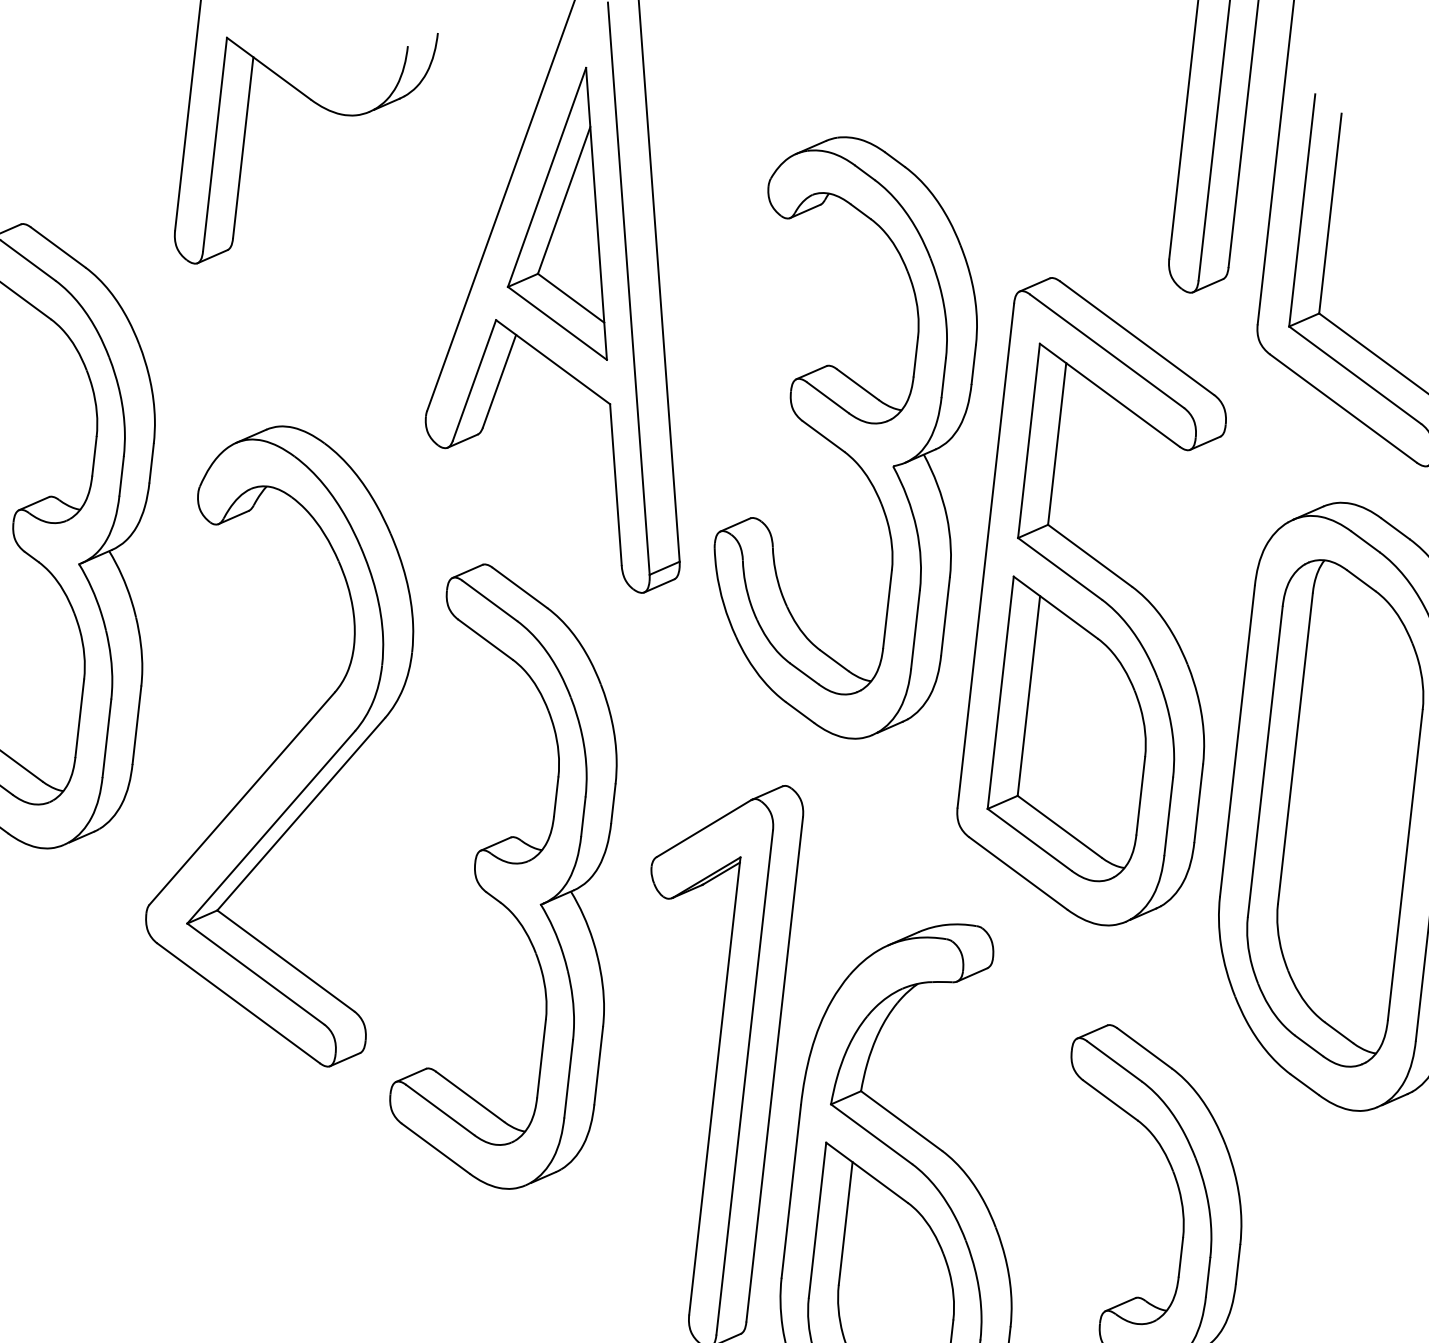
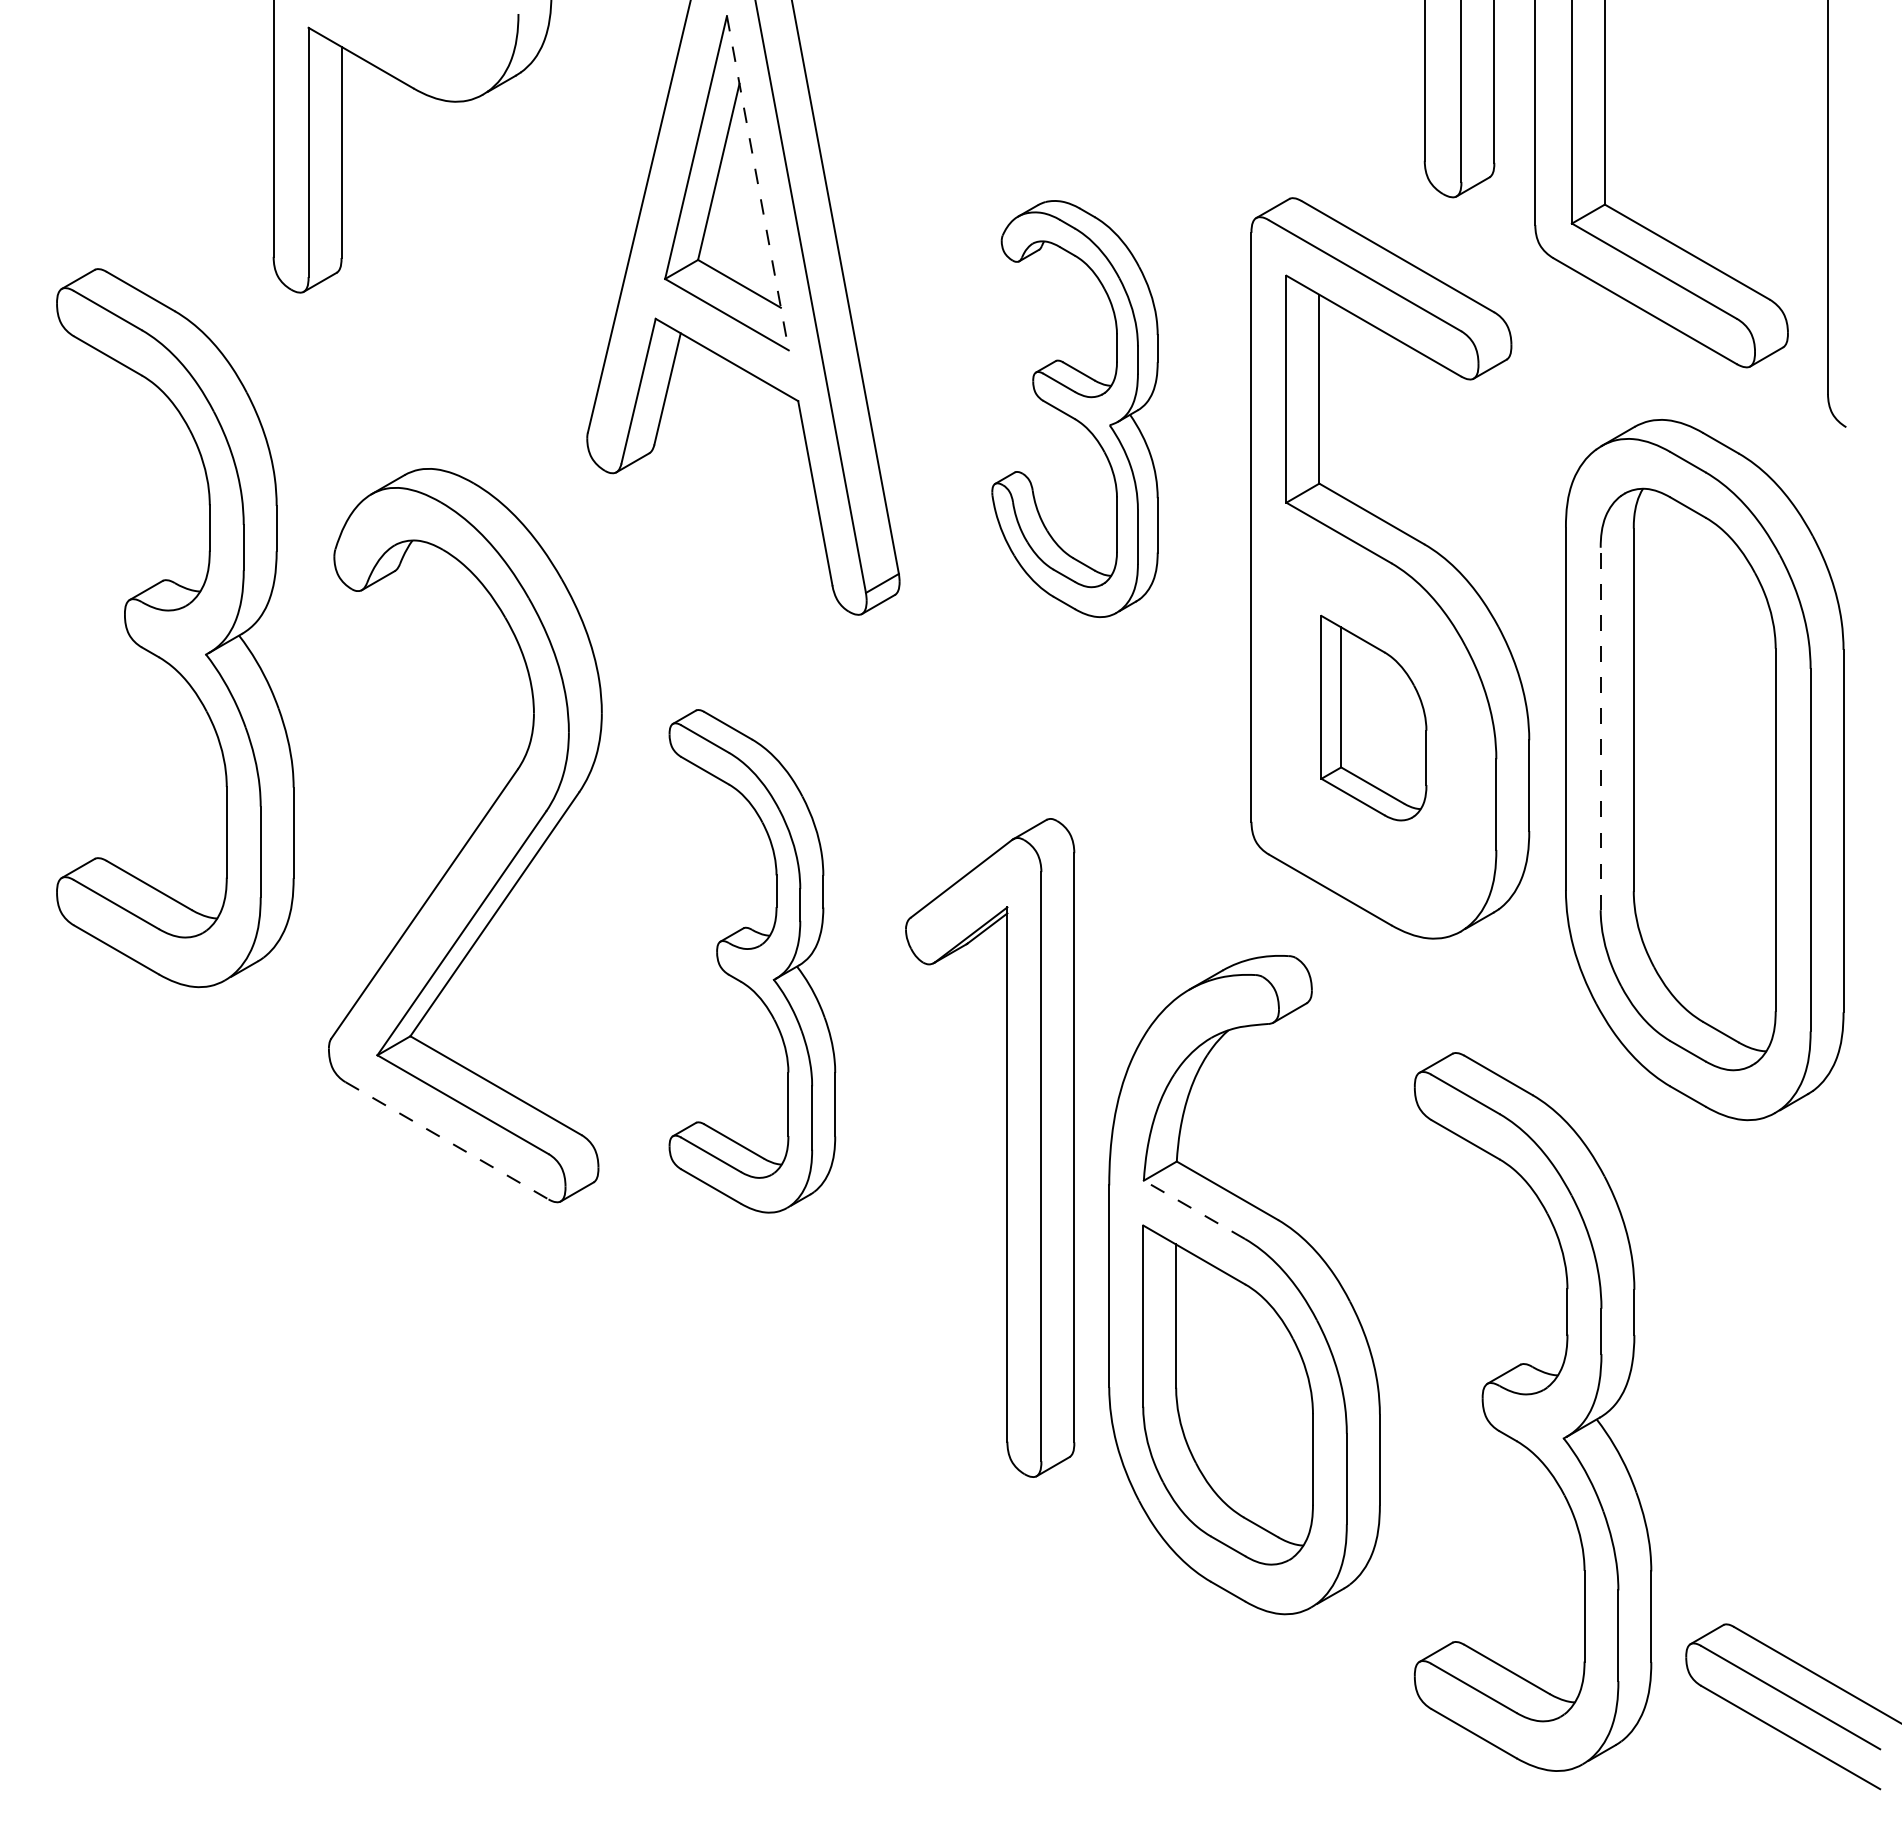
line: (596, 214) -> (757, 183), solid -> dashed
part: (845, 437) -> (1074, 408), size x0.6
part: (1071, 730) -> (1373, 717), size x0.6
line: (1265, 761) -> (1600, 728), solid -> dashed
part: (517, 879) -> (752, 961), size x0.7
line: (238, 1004) -> (447, 1141), solid -> dashed
line: (871, 1133) -> (1194, 1209), solid -> dashed

